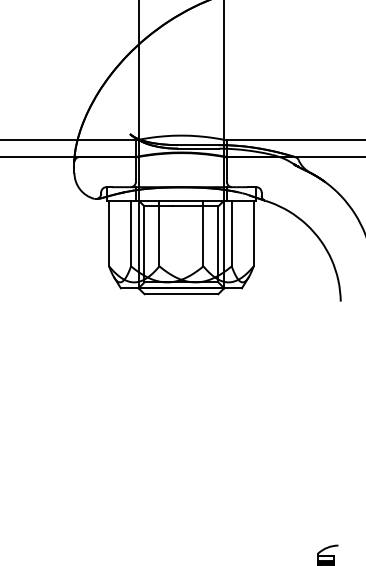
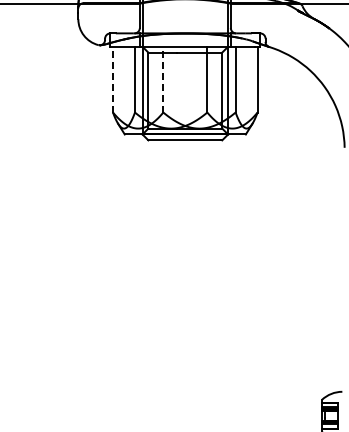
line: (109, 233) -> (113, 79), solid -> dashed
line: (159, 233) -> (163, 79), solid -> dashed

